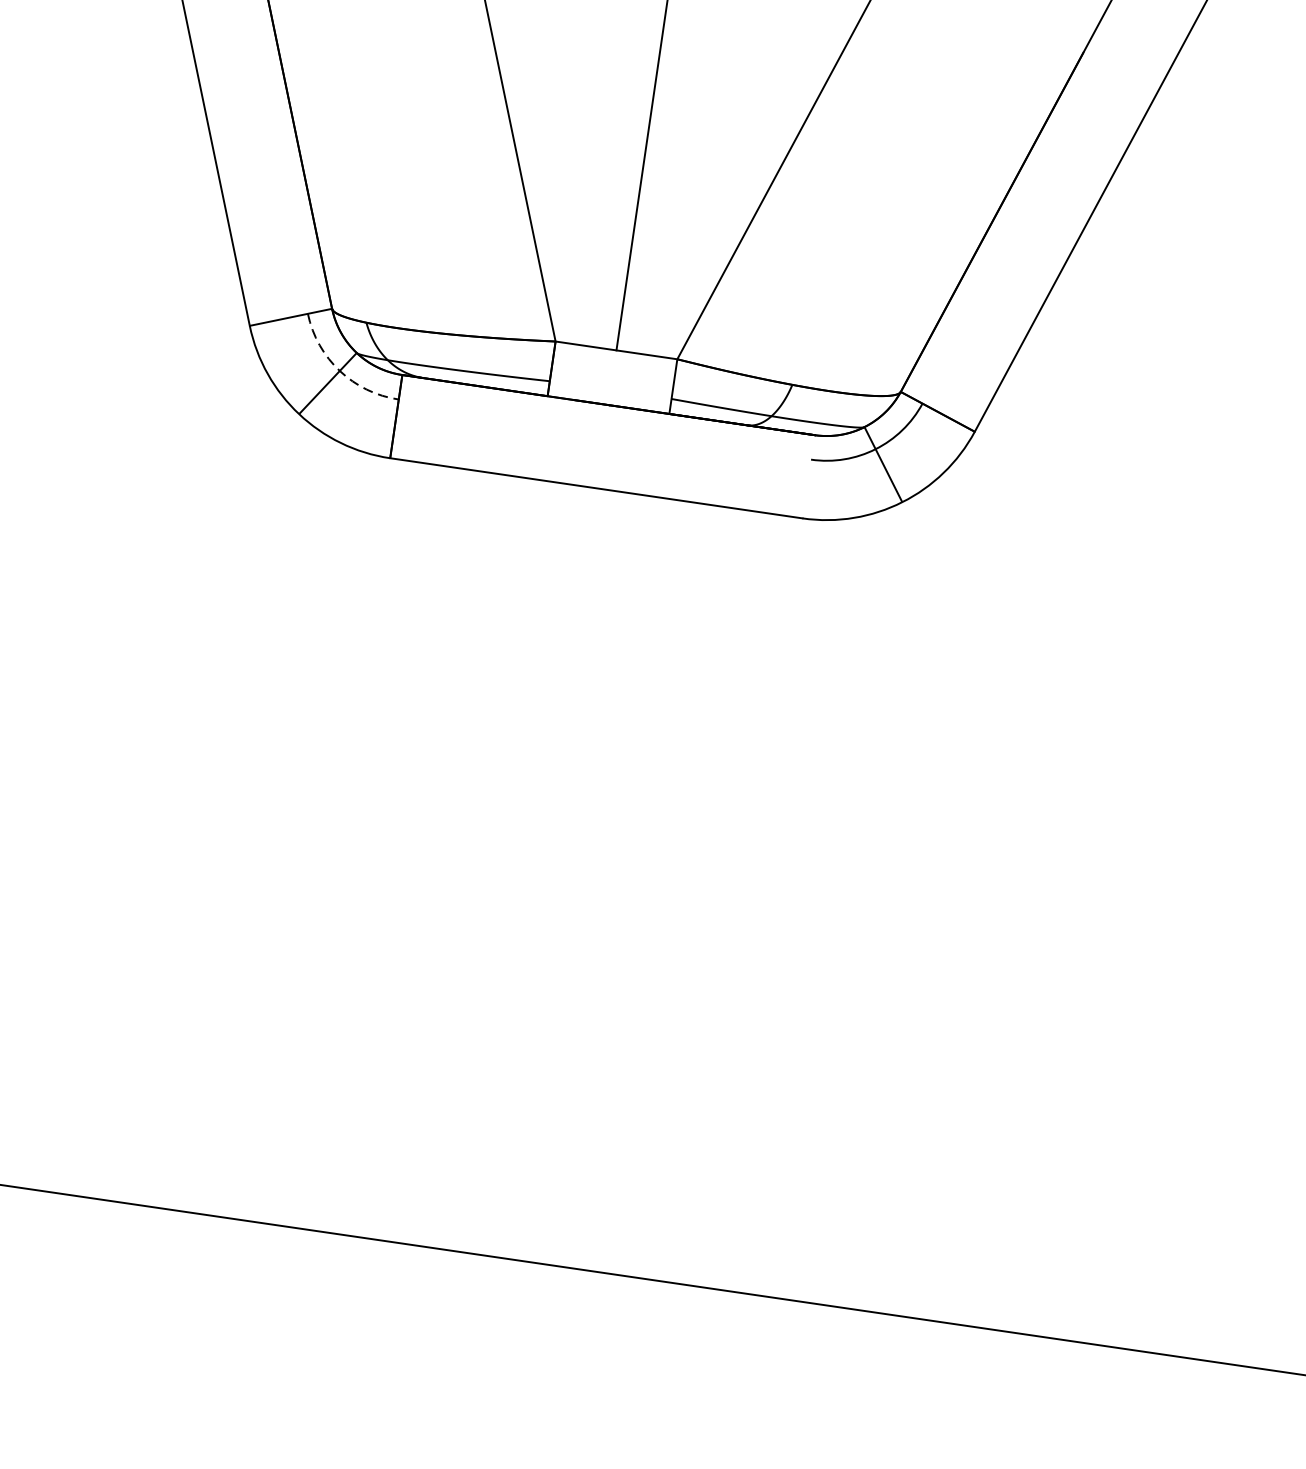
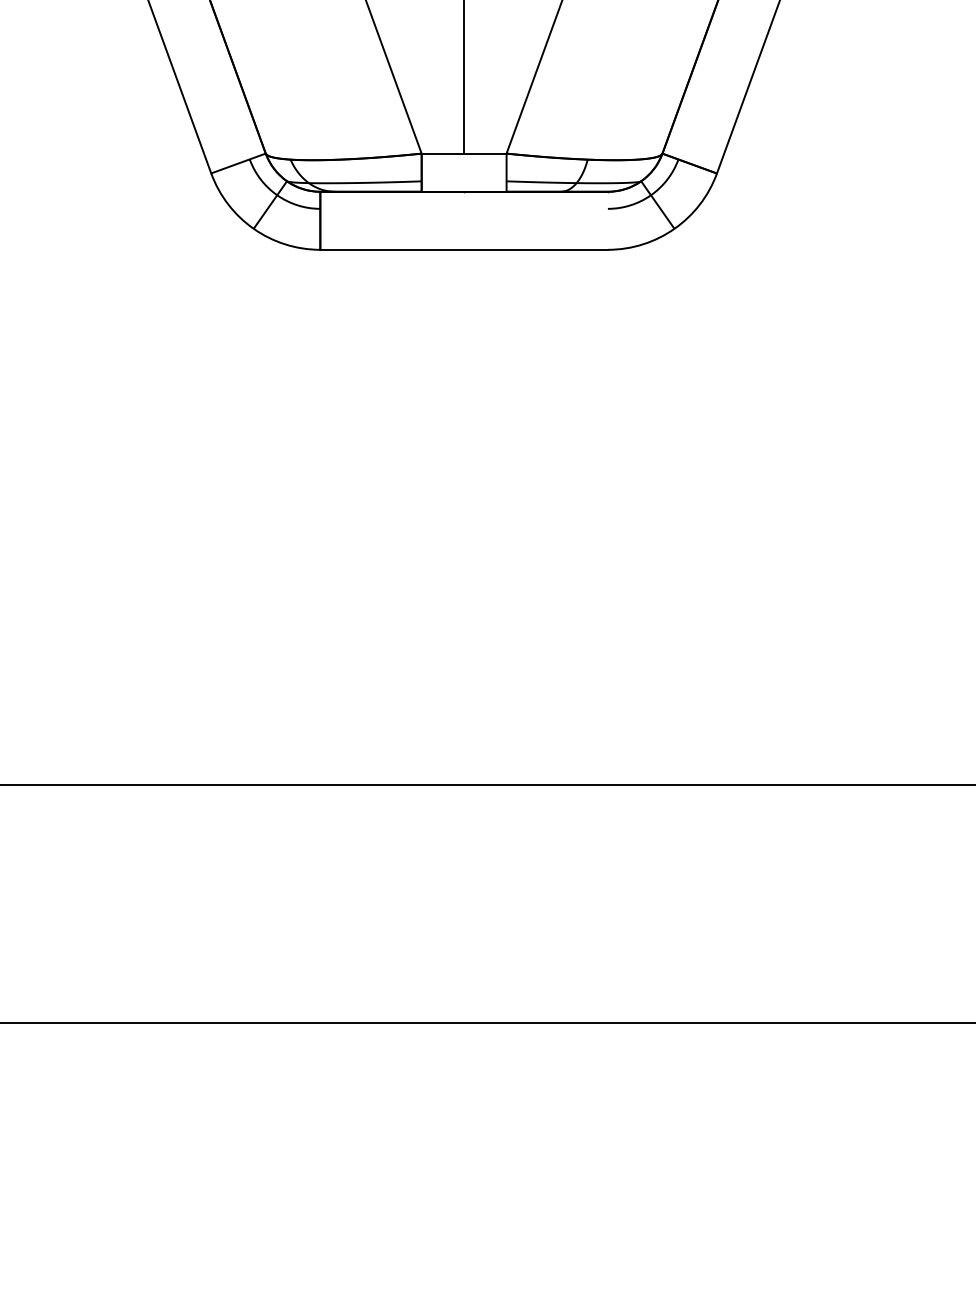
arc: (340, 371) -> (277, 195), dashed -> solid

